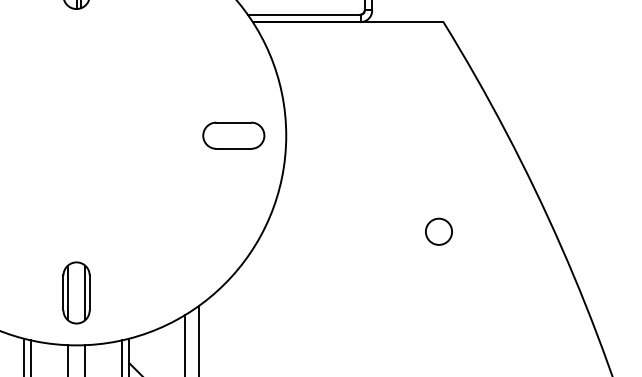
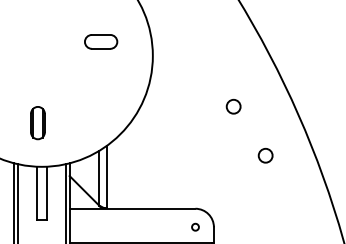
part: (234, 134) -> (101, 41), moved
part: (75, 293) -> (37, 123), moved
circle: (499, 323) -> (265, 155), added

